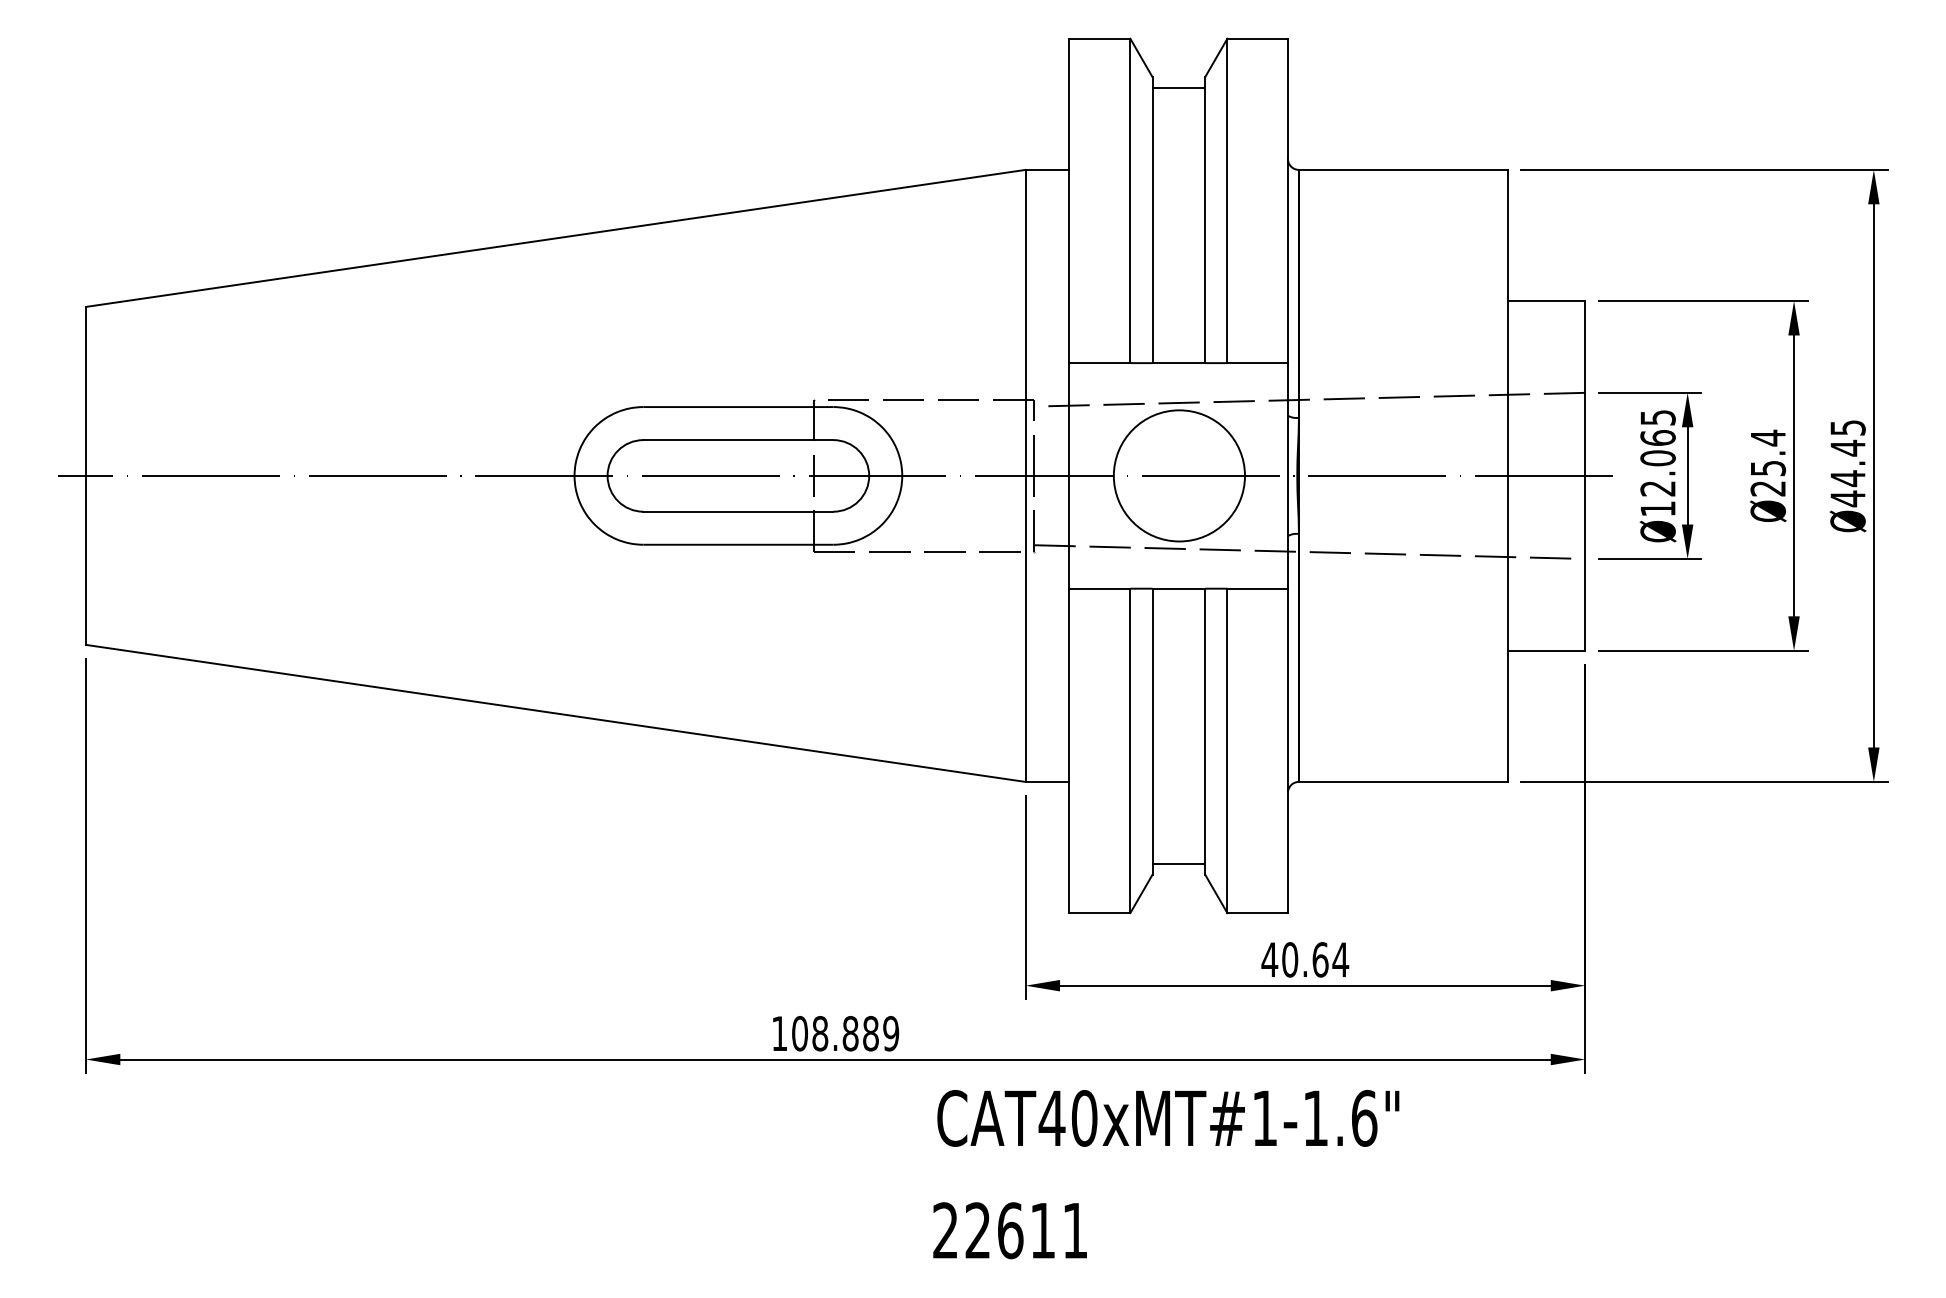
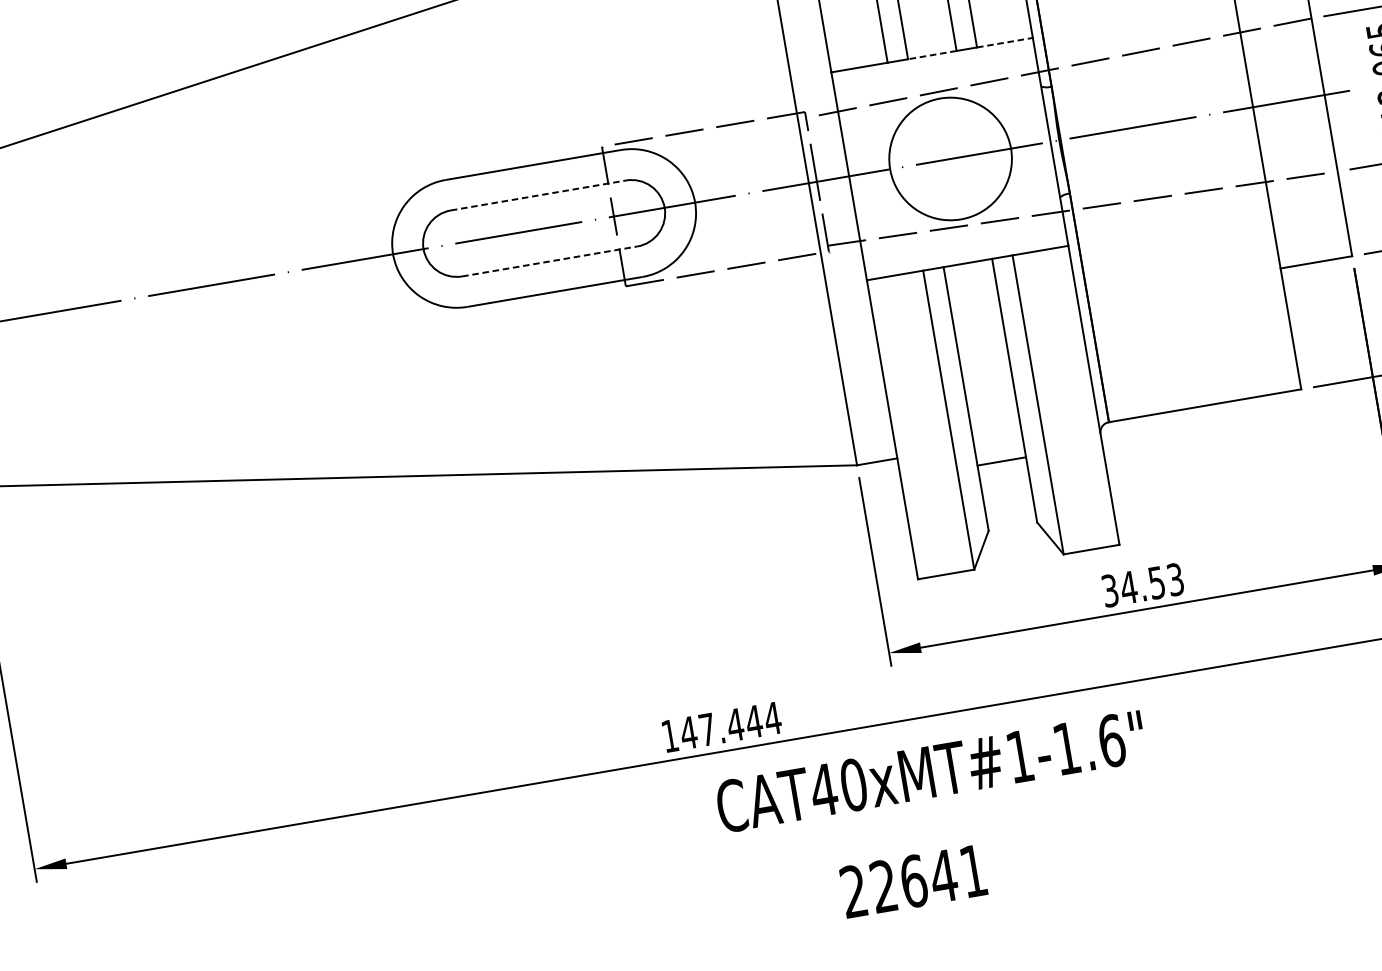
line: (1178, 363) -> (932, 55), solid -> dashed
line: (1258, 363) -> (1005, 42), solid -> dashed
line: (738, 440) -> (538, 195), solid -> dashed
line: (738, 511) -> (549, 261), solid -> dashed
line: (1178, 863) -> (1001, 461), moved
text: (1305, 959) -> (1143, 584), 40.64 -> 34.53
text: (845, 1033) -> (730, 725), 108.889 -> 147.444
text: (1168, 1118) -> (931, 771), moved
text: (1042, 1230) -> (943, 876), 22611 -> 22641

